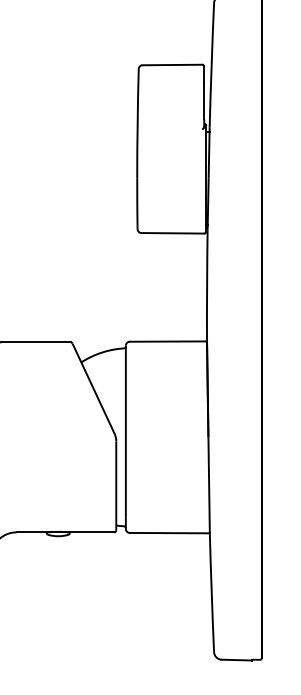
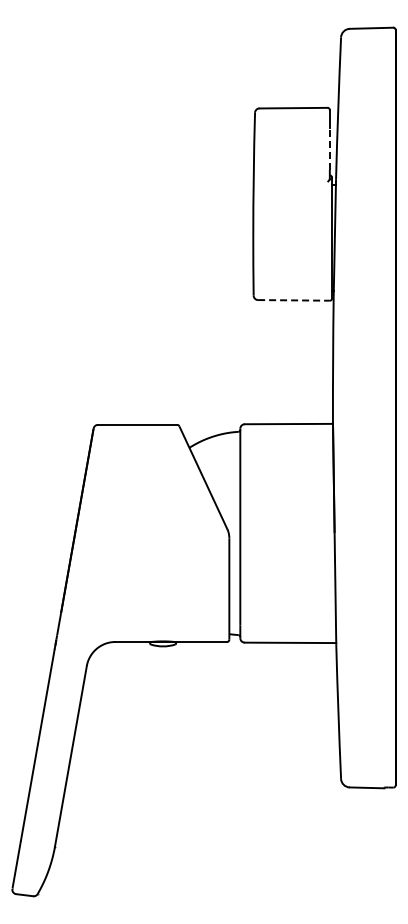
line: (203, 101) -> (329, 149), solid -> dashed
line: (172, 233) -> (293, 300), solid -> dashed

